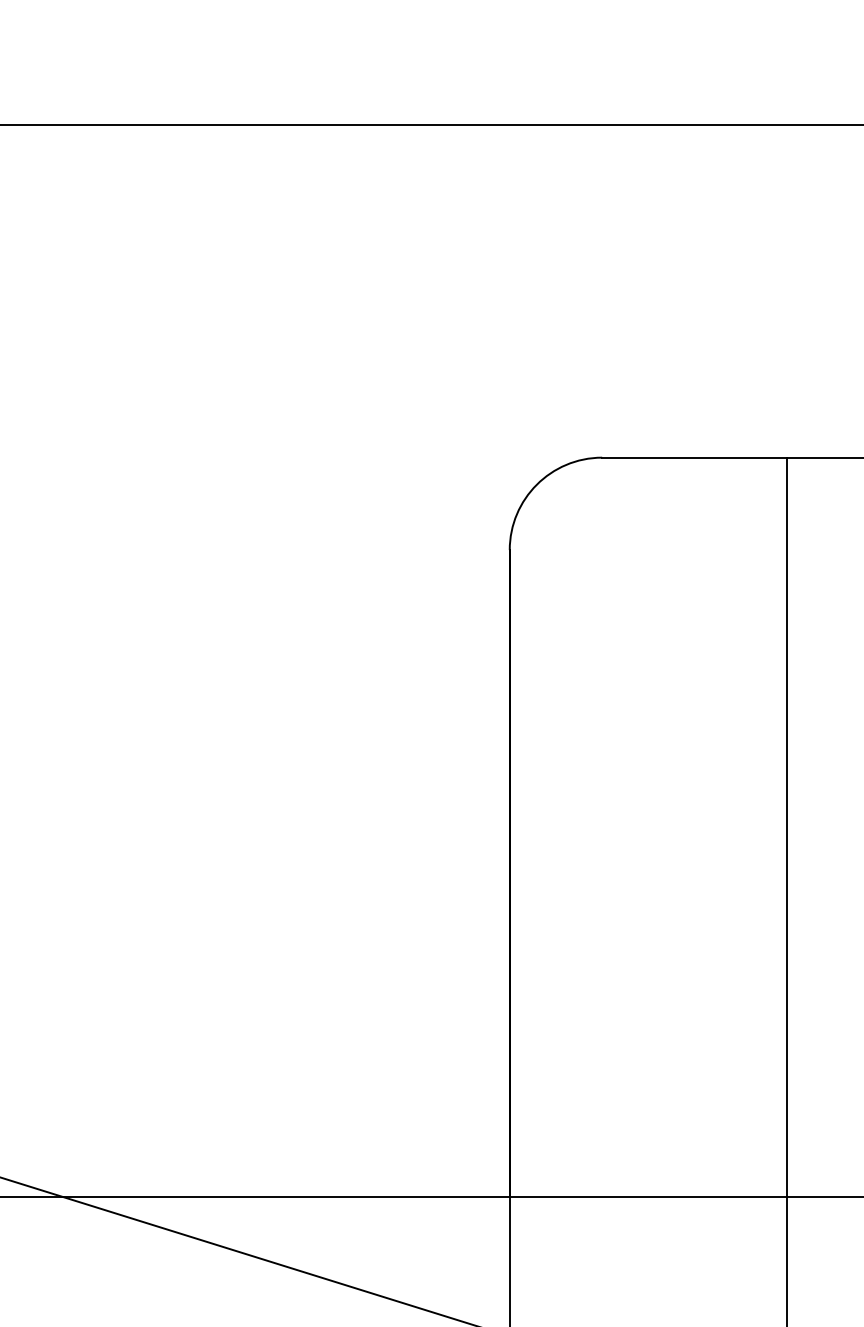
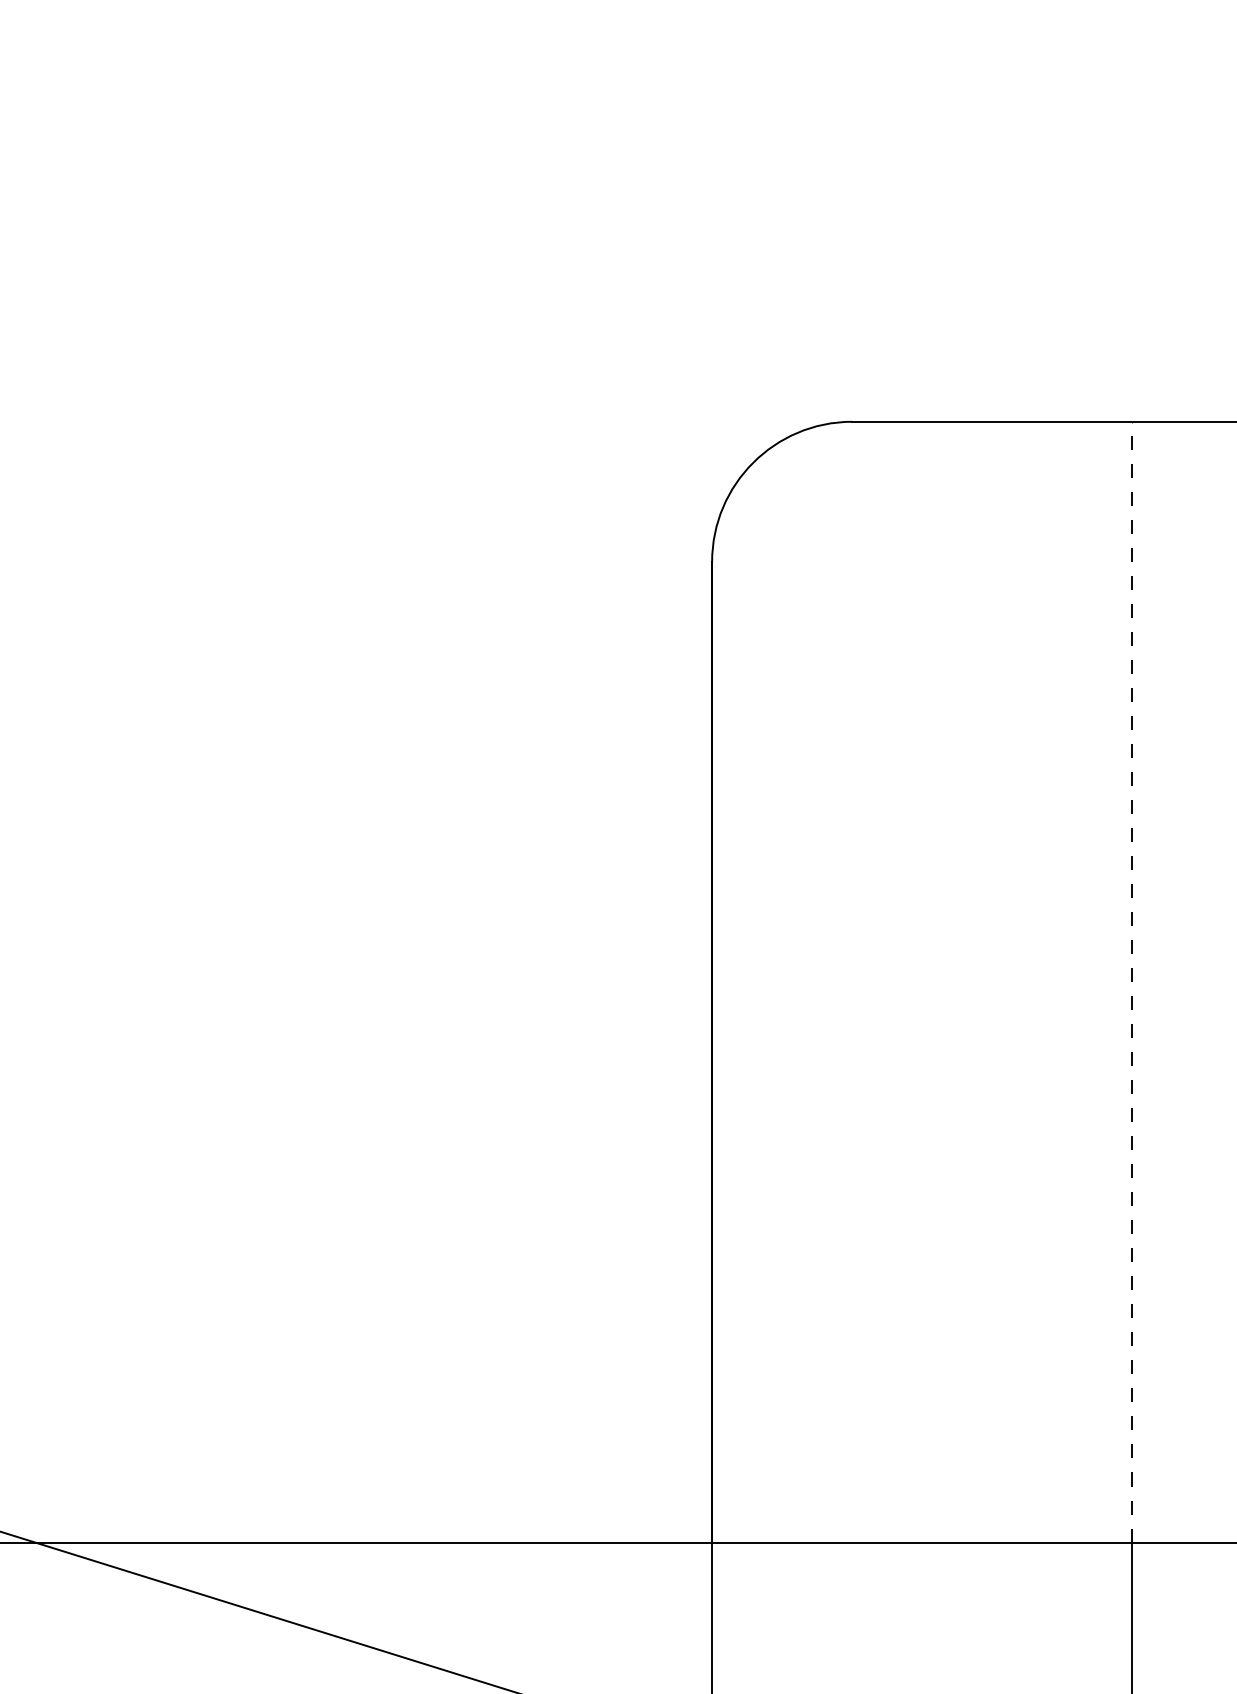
line: (787, 827) -> (1133, 982), solid -> dashed

